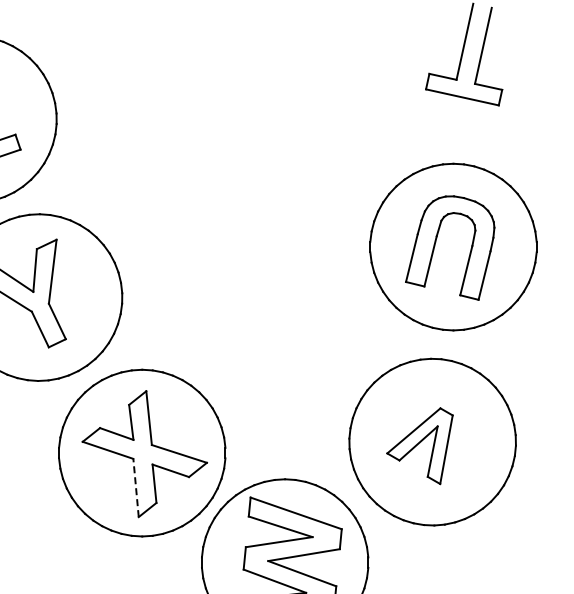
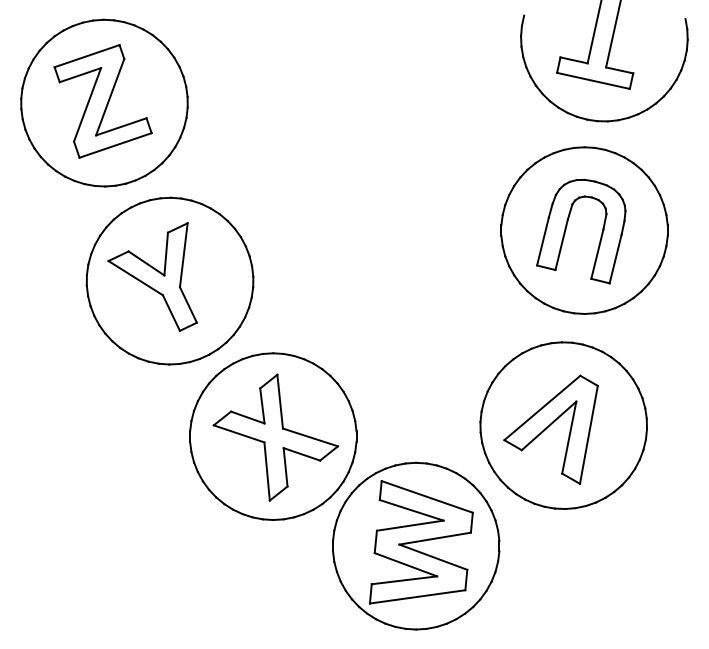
part: (482, 135) -> (613, 119), added
part: (419, 445) -> (550, 429), size x1.43
line: (136, 487) -> (267, 471), dashed -> solid

